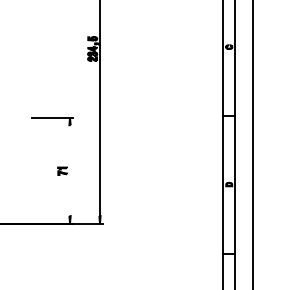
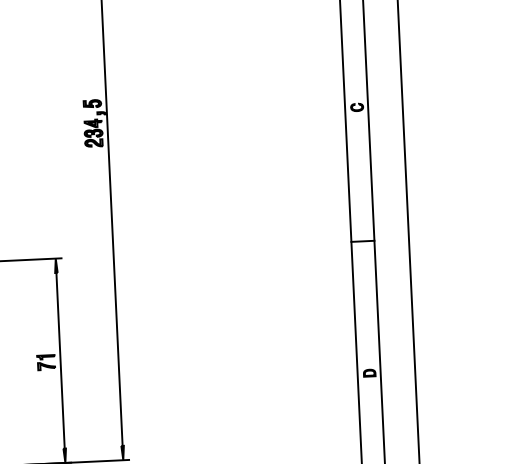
line: (70, 170) -> (61, 360), added

